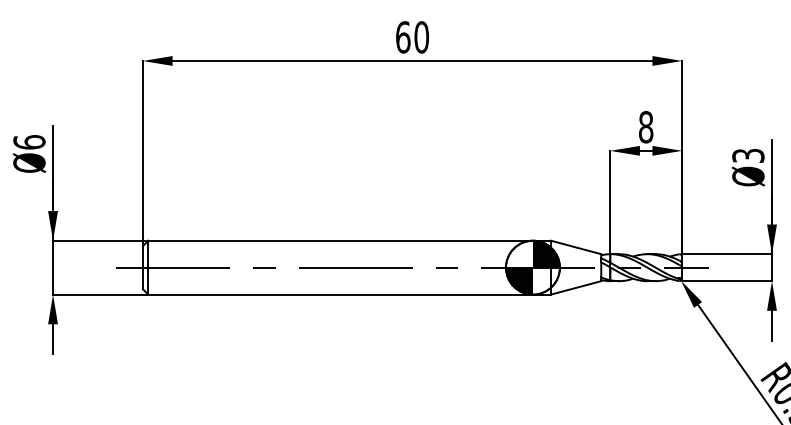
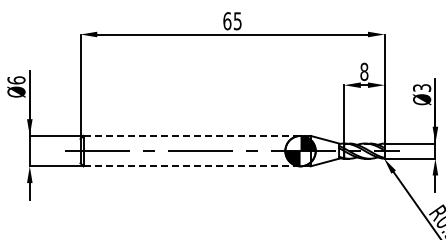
text: (421, 37) -> (237, 21), 60 -> 65
line: (350, 239) -> (197, 135), solid -> dashed
line: (350, 294) -> (197, 166), solid -> dashed

